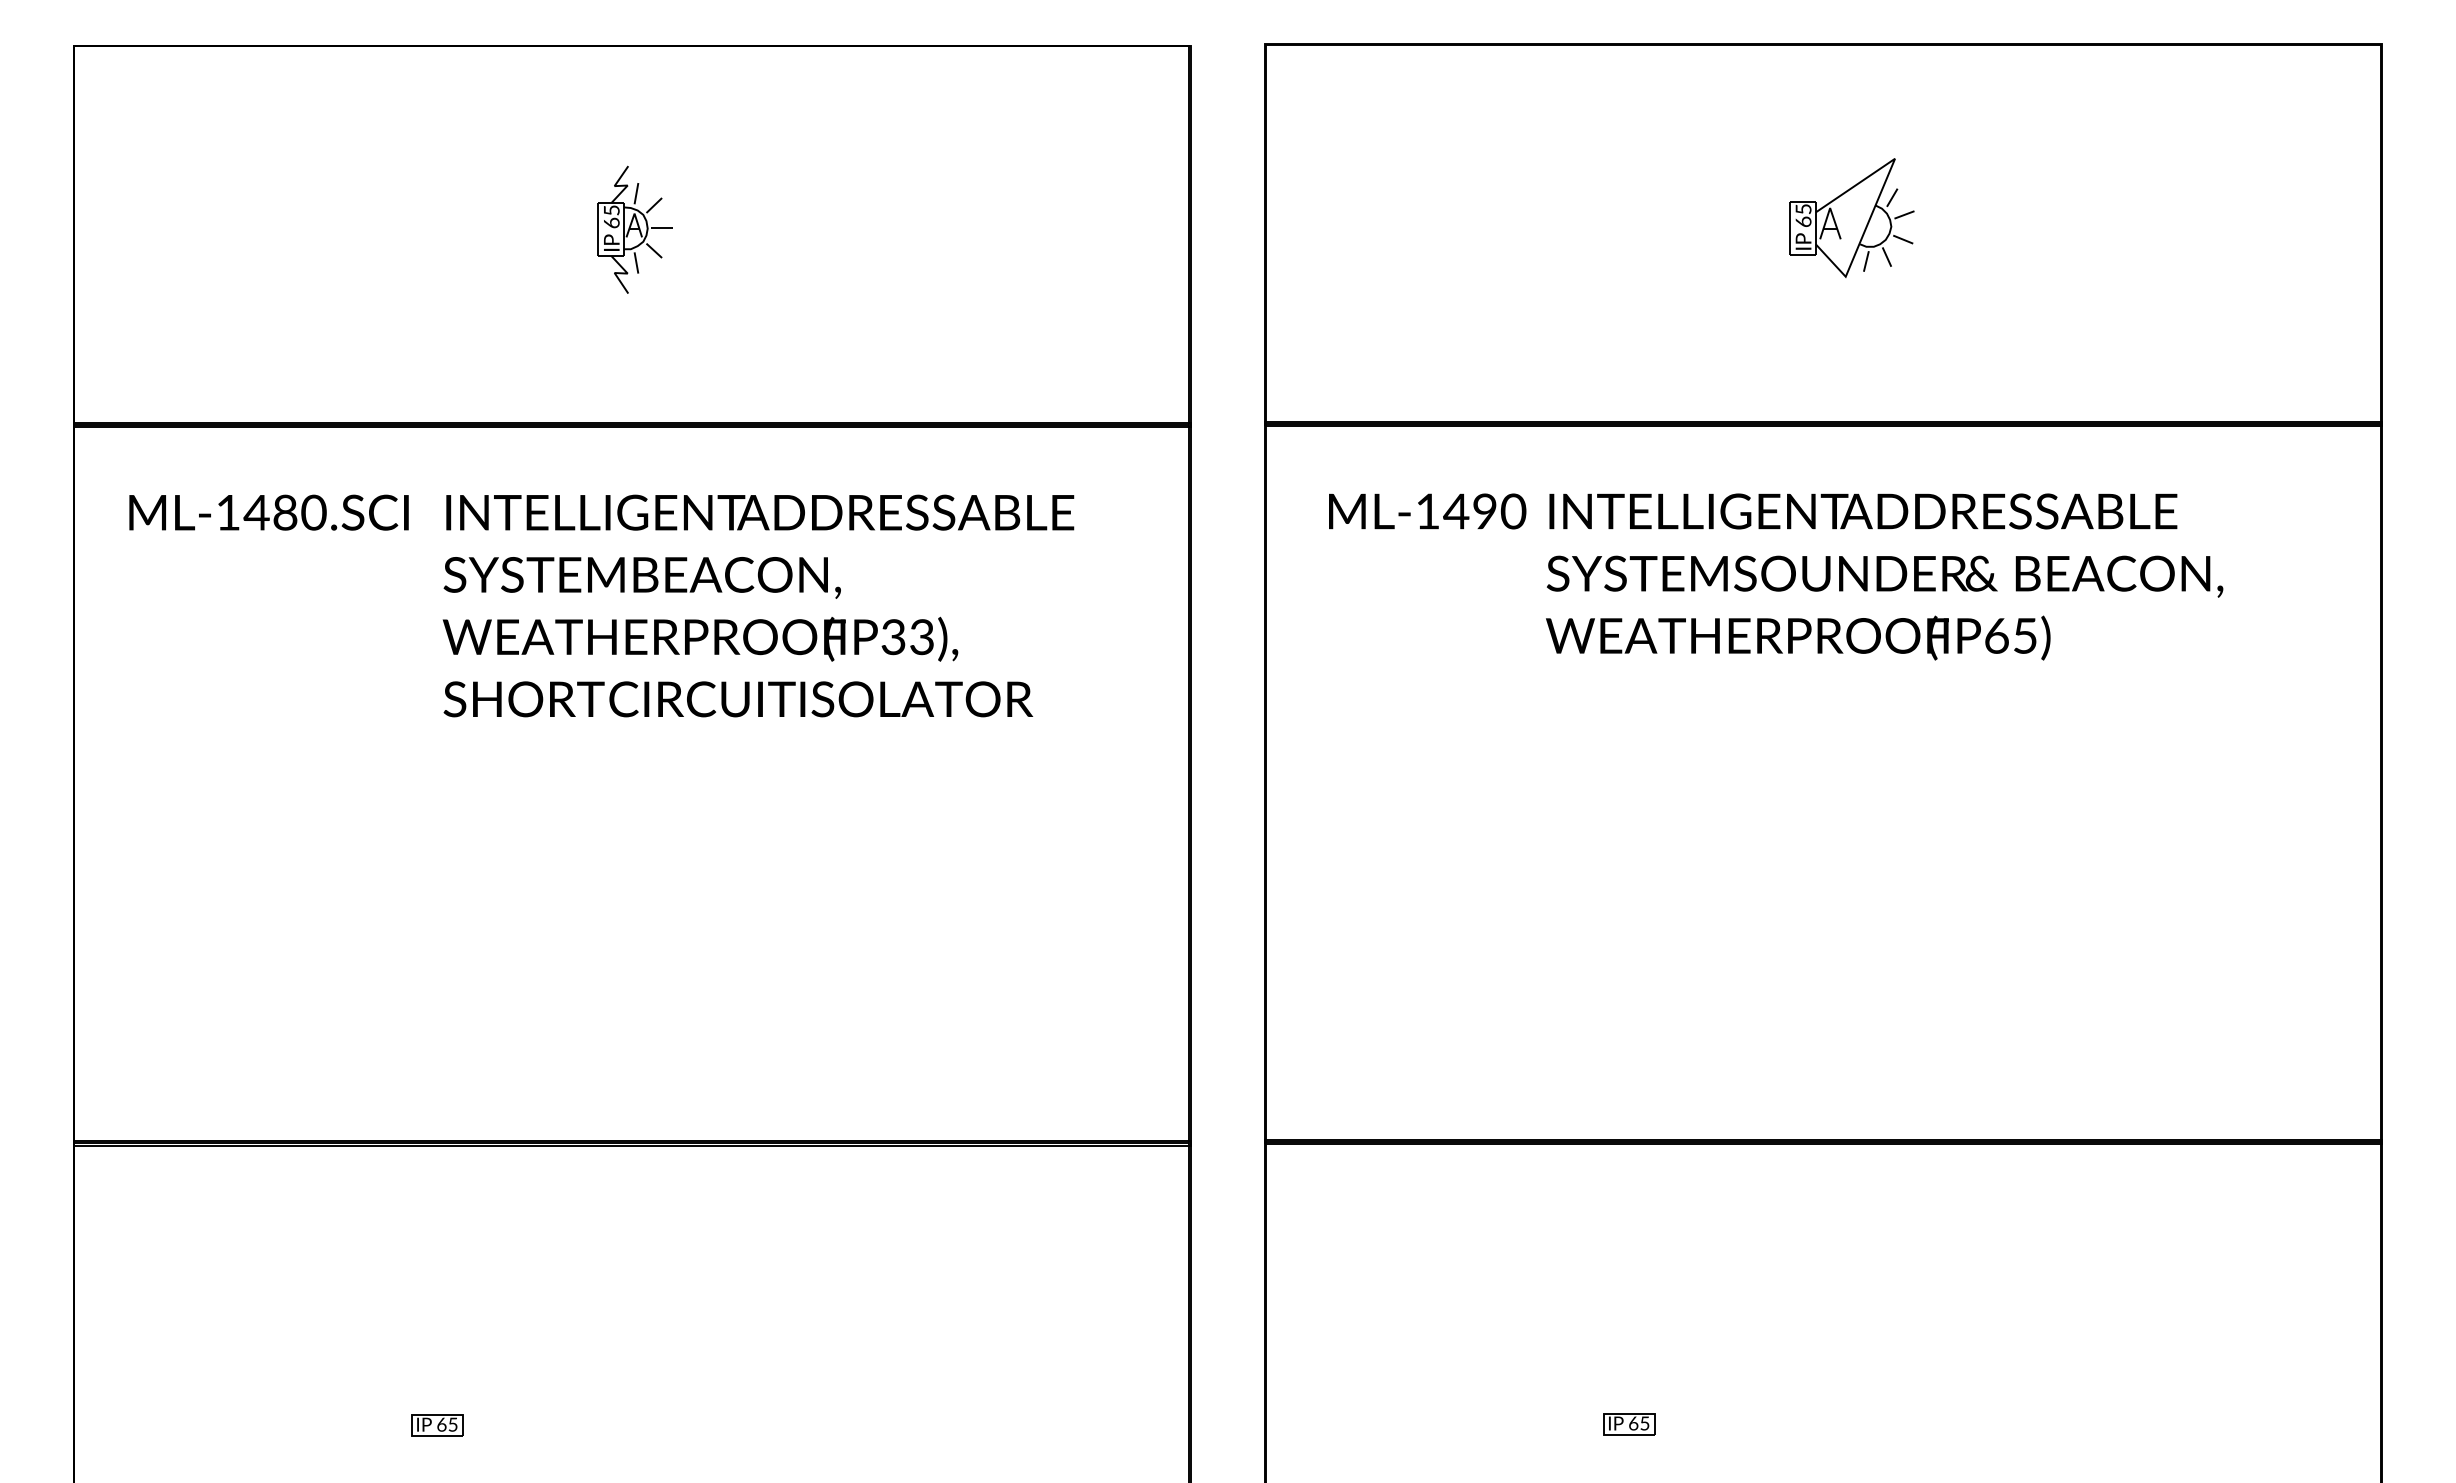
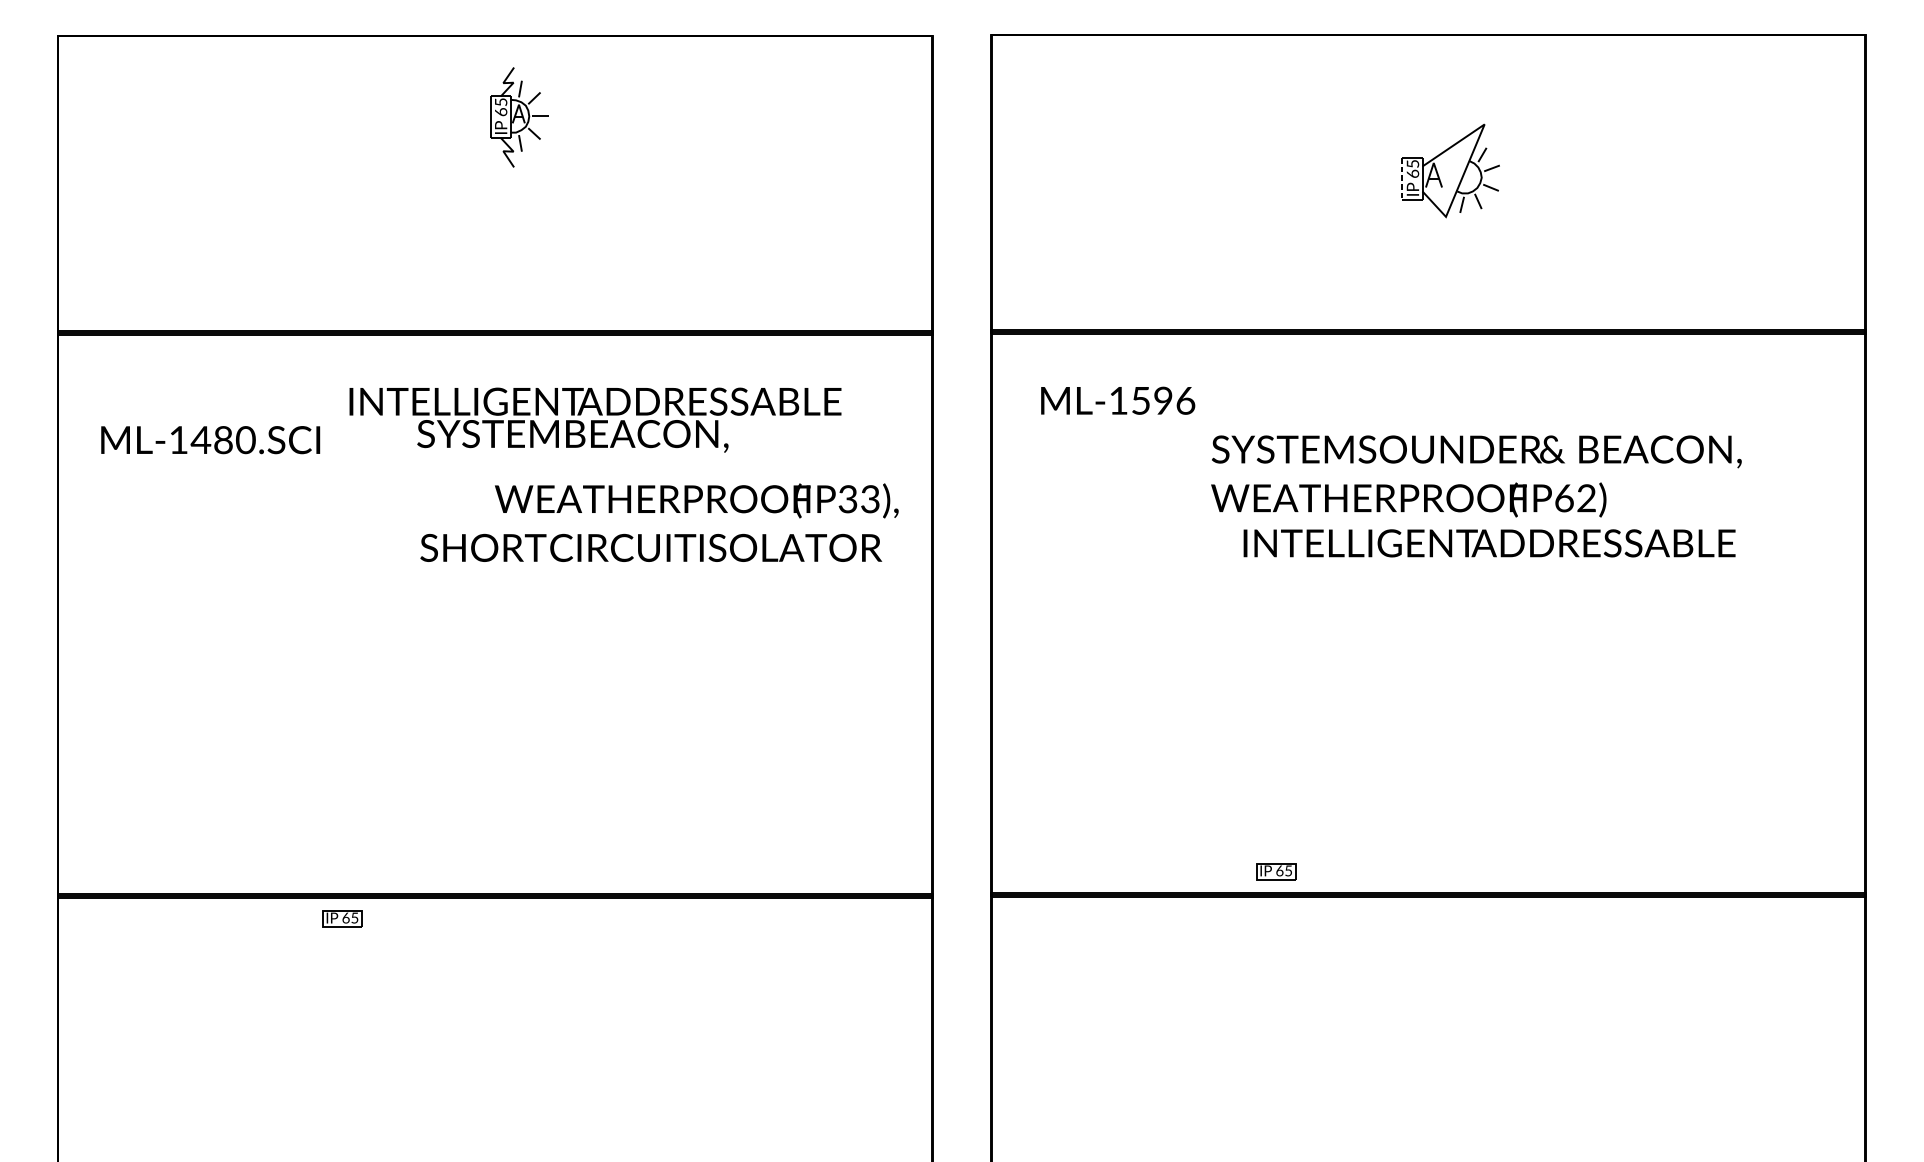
line: (1790, 228) -> (1402, 179), solid -> dashed
part: (634, 229) -> (518, 117), moved
text: (1484, 511) -> (1162, 400), ML-1490 -> ML-1596
text: (1863, 511) -> (1489, 543), moved
text: (268, 512) -> (210, 439), moved
text: (641, 577) -> (572, 436), moved
text: (2024, 635) -> (1586, 497), (IP65) -> (IP62)
text: (700, 638) -> (696, 500), moved
text: (738, 699) -> (651, 548), moved
part: (1629, 1424) -> (1276, 871), moved
part: (437, 1425) -> (342, 918), moved

